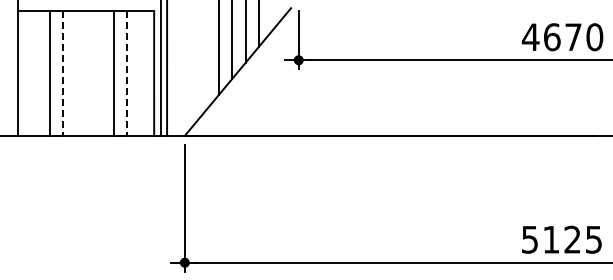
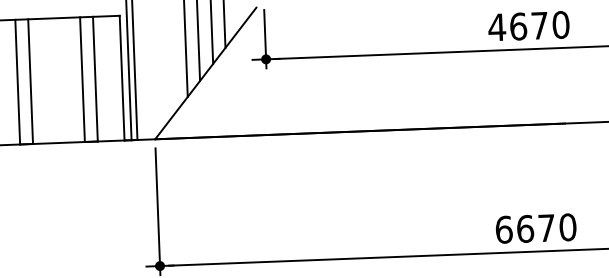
line: (62, 74) -> (30, 82), dashed -> solid
line: (127, 74) -> (95, 80), dashed -> solid
text: (561, 239) -> (535, 228), 5125 -> 6670

